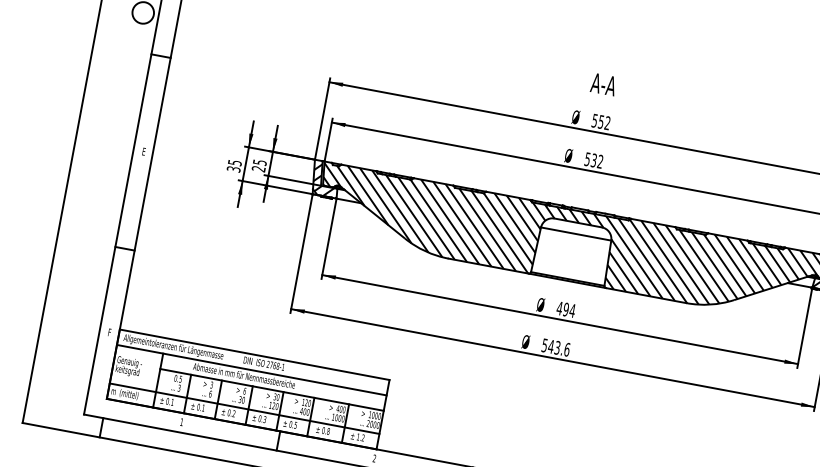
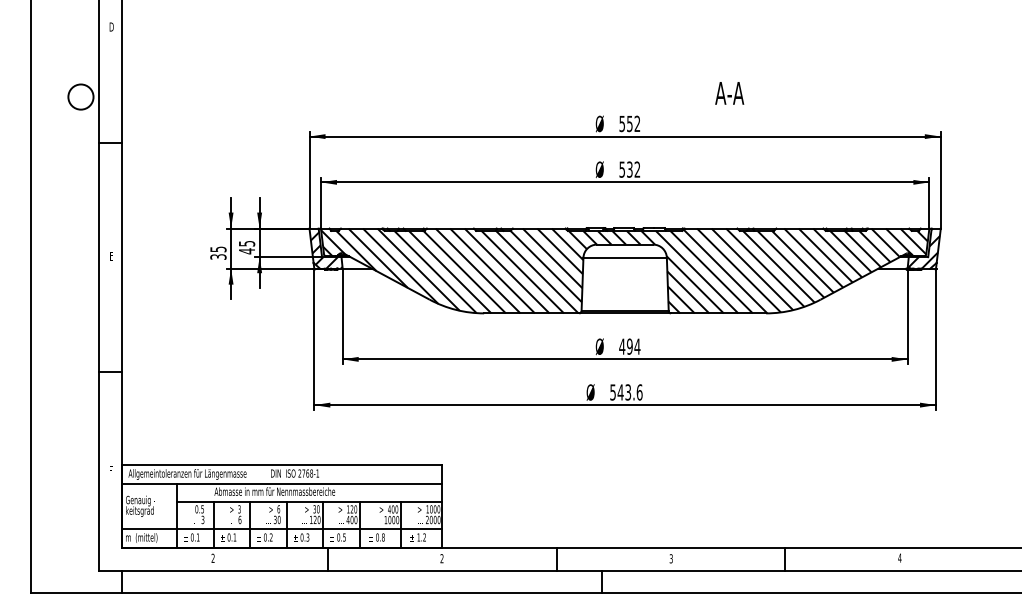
text: (603, 84) -> (729, 93), moved
text: (258, 169) -> (246, 251), 25 -> 45
text: (181, 421) -> (212, 557), 1 -> 2

